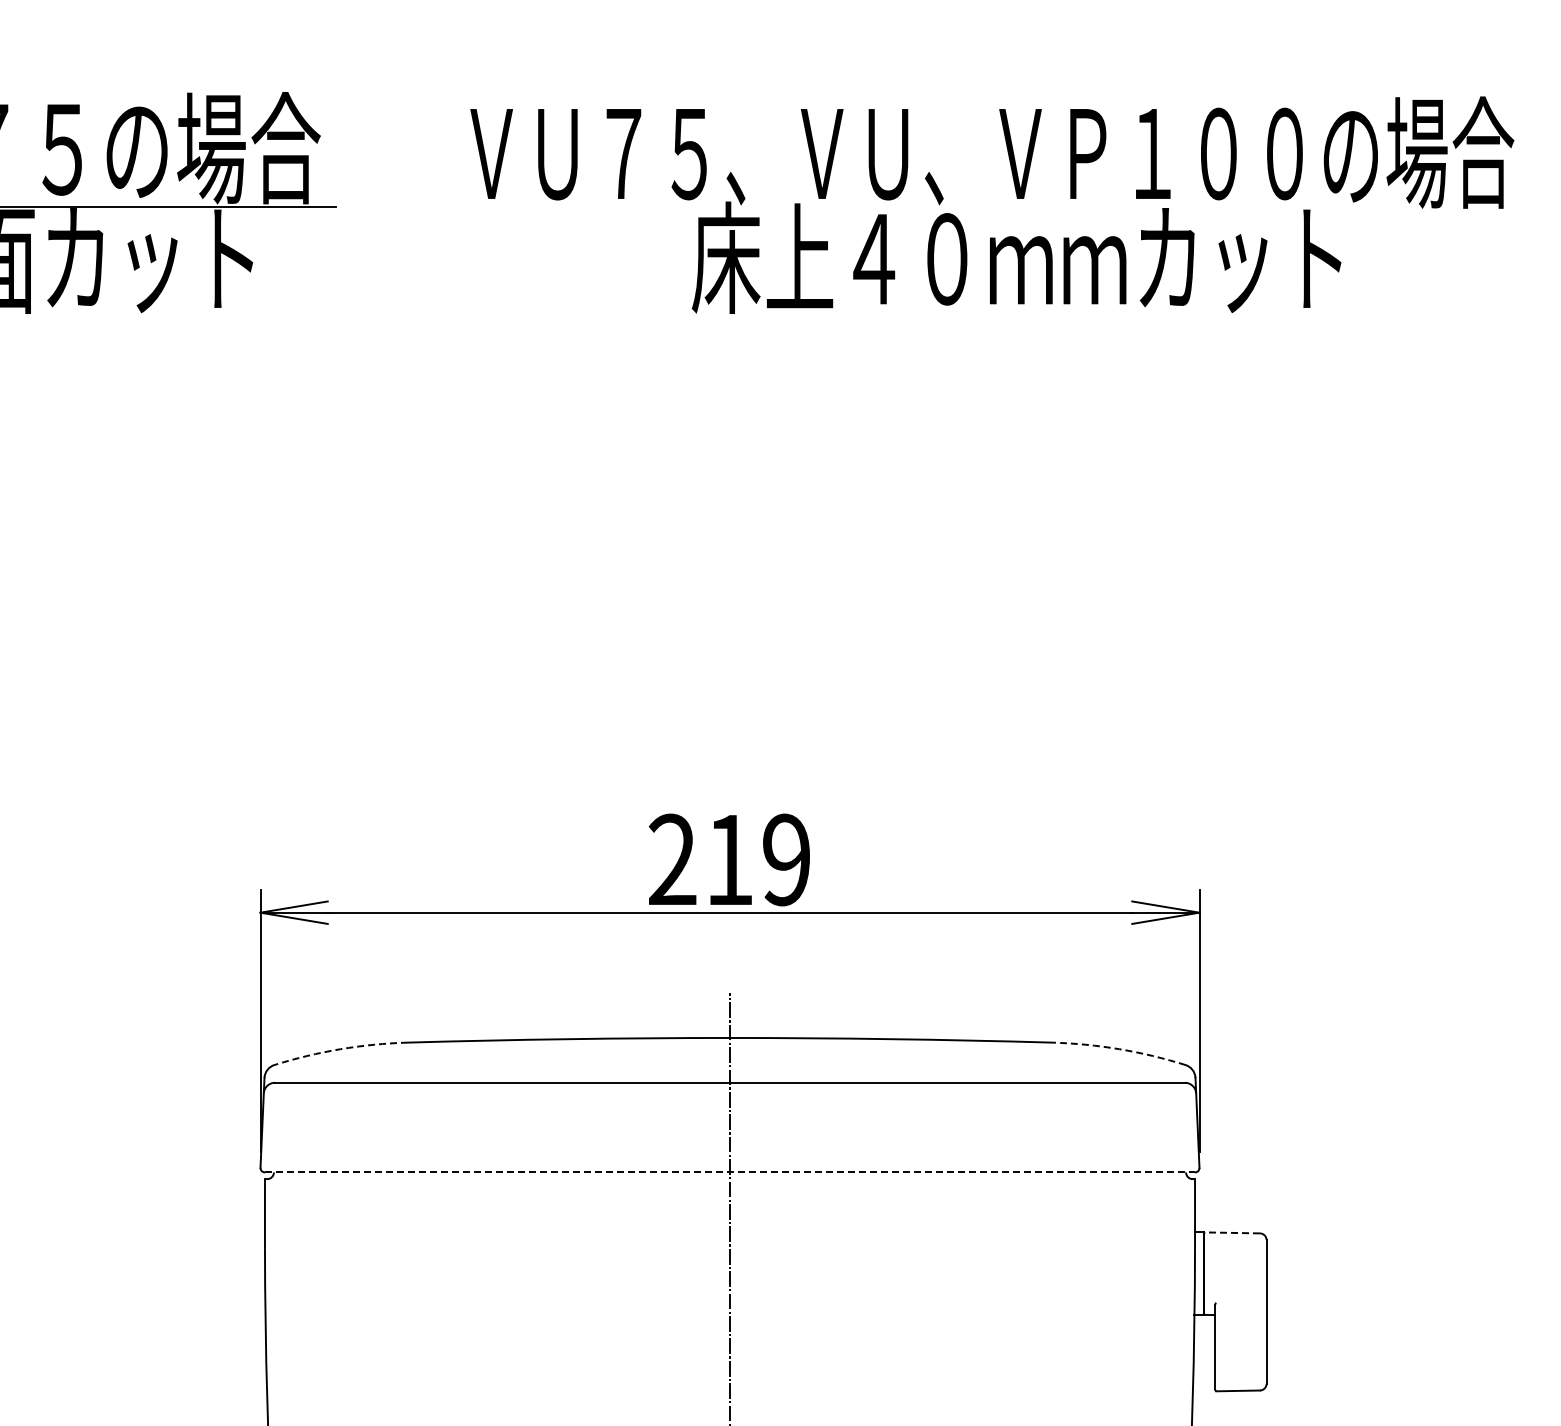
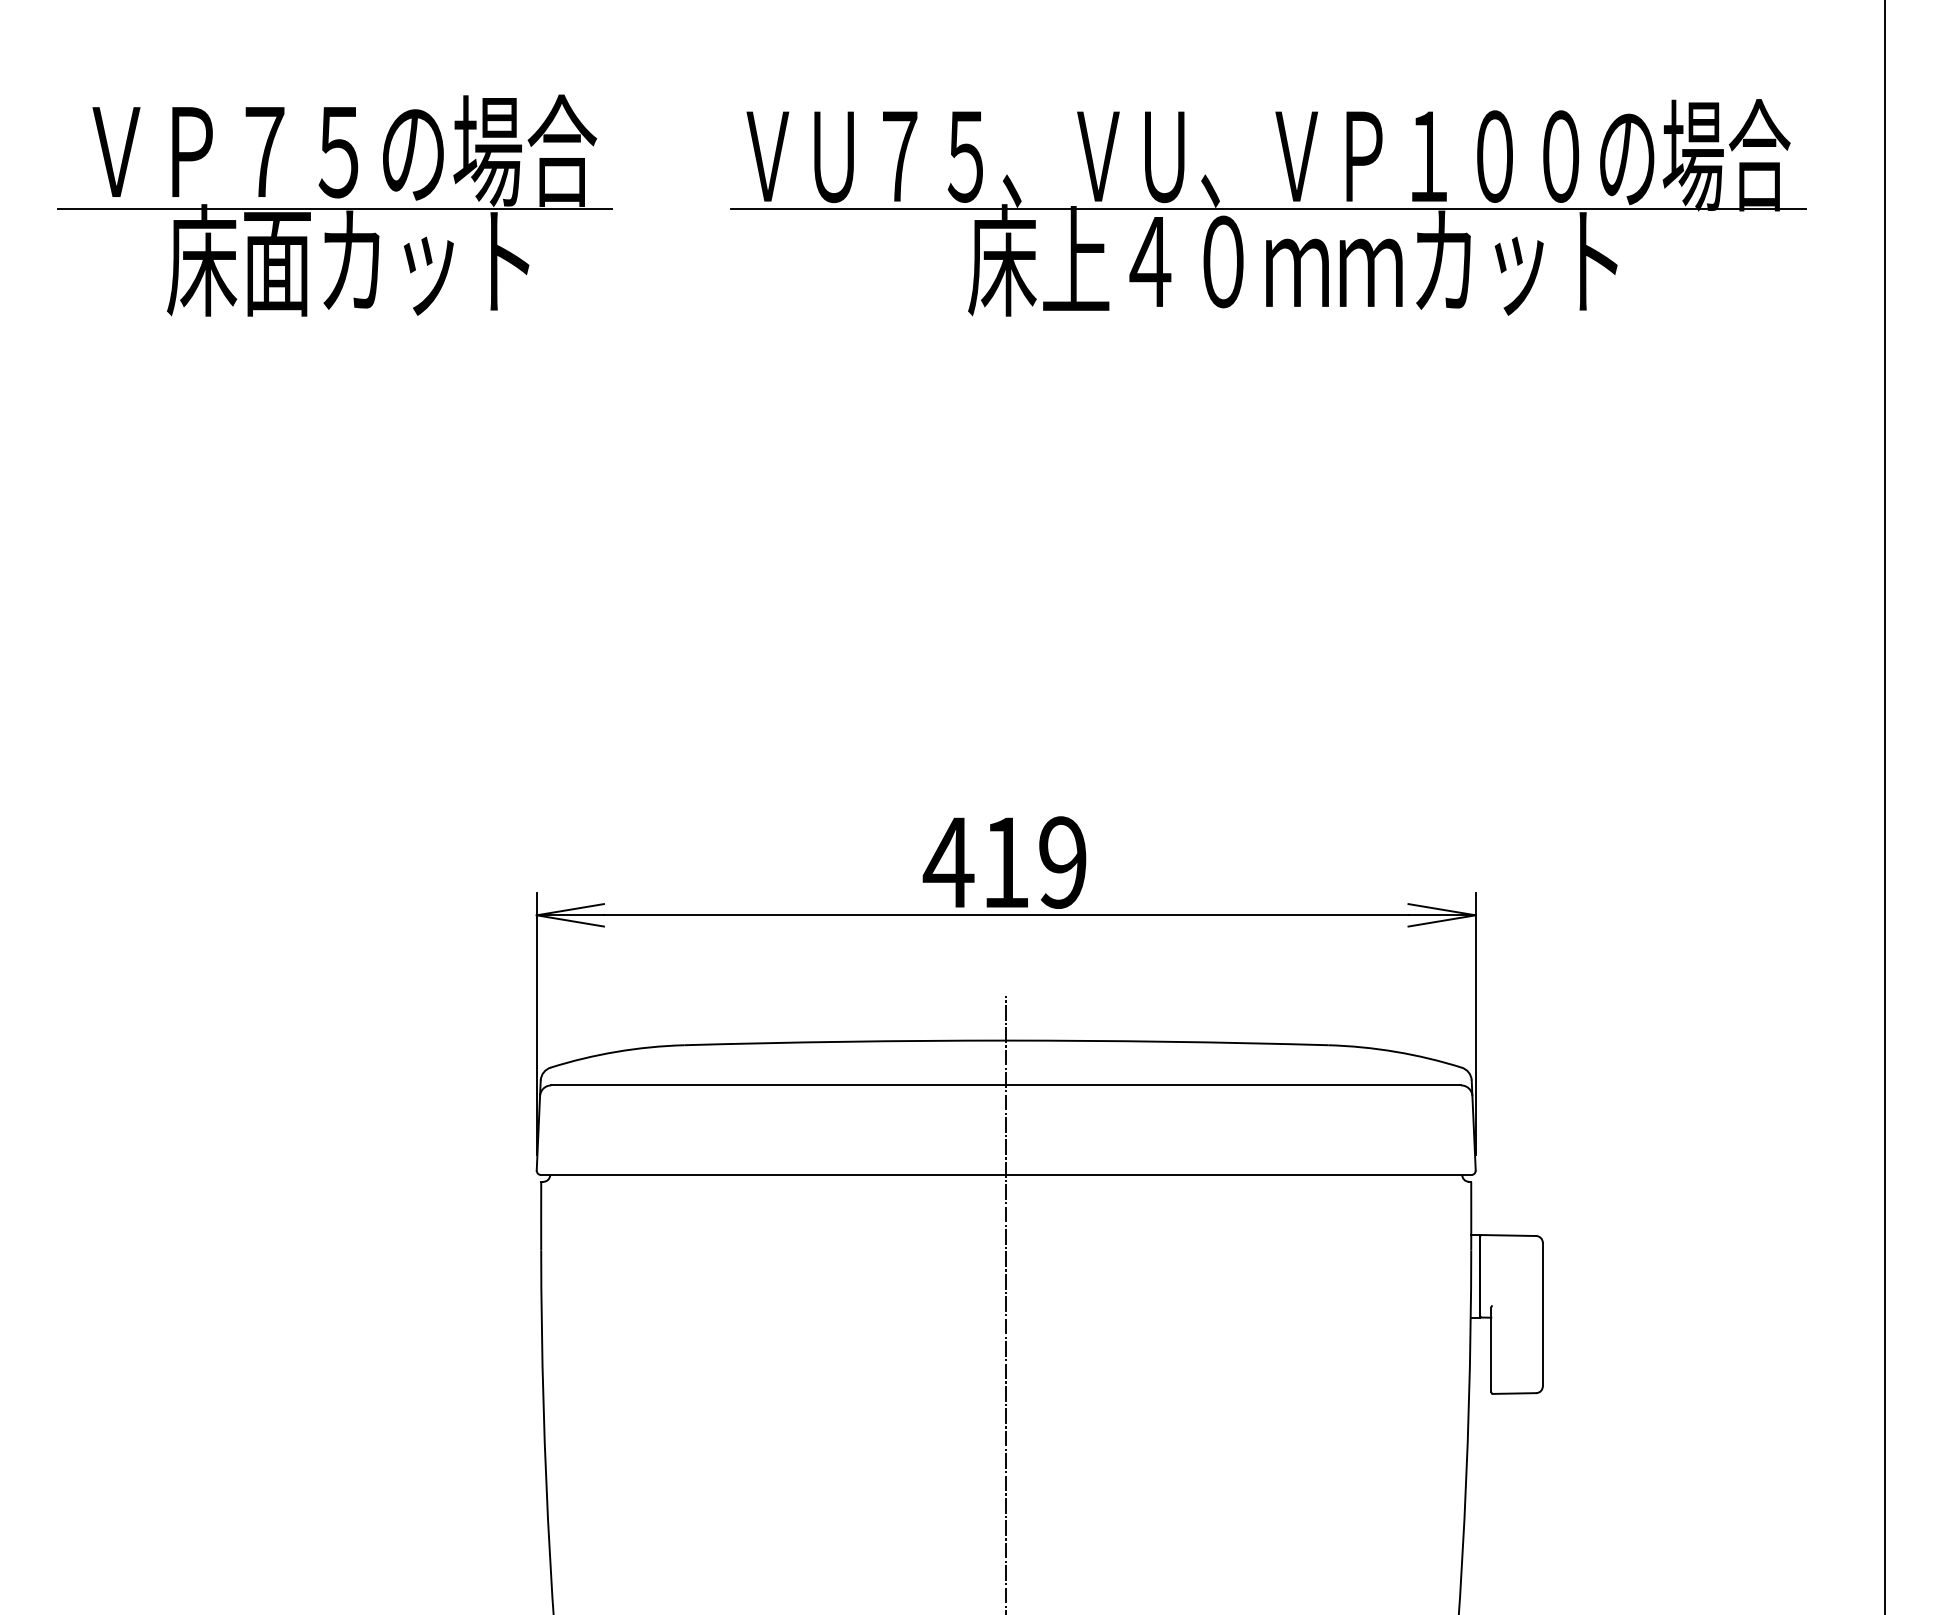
line: (992, 206) -> (1268, 209), added
text: (672, 858) -> (948, 861), 219 -> 419
arc: (340, 1048) -> (616, 1051), dashed -> solid
arc: (1119, 1048) -> (1395, 1051), dashed -> solid
line: (730, 1172) -> (1006, 1175), dashed -> solid
line: (1232, 1232) -> (1508, 1235), dashed -> solid

